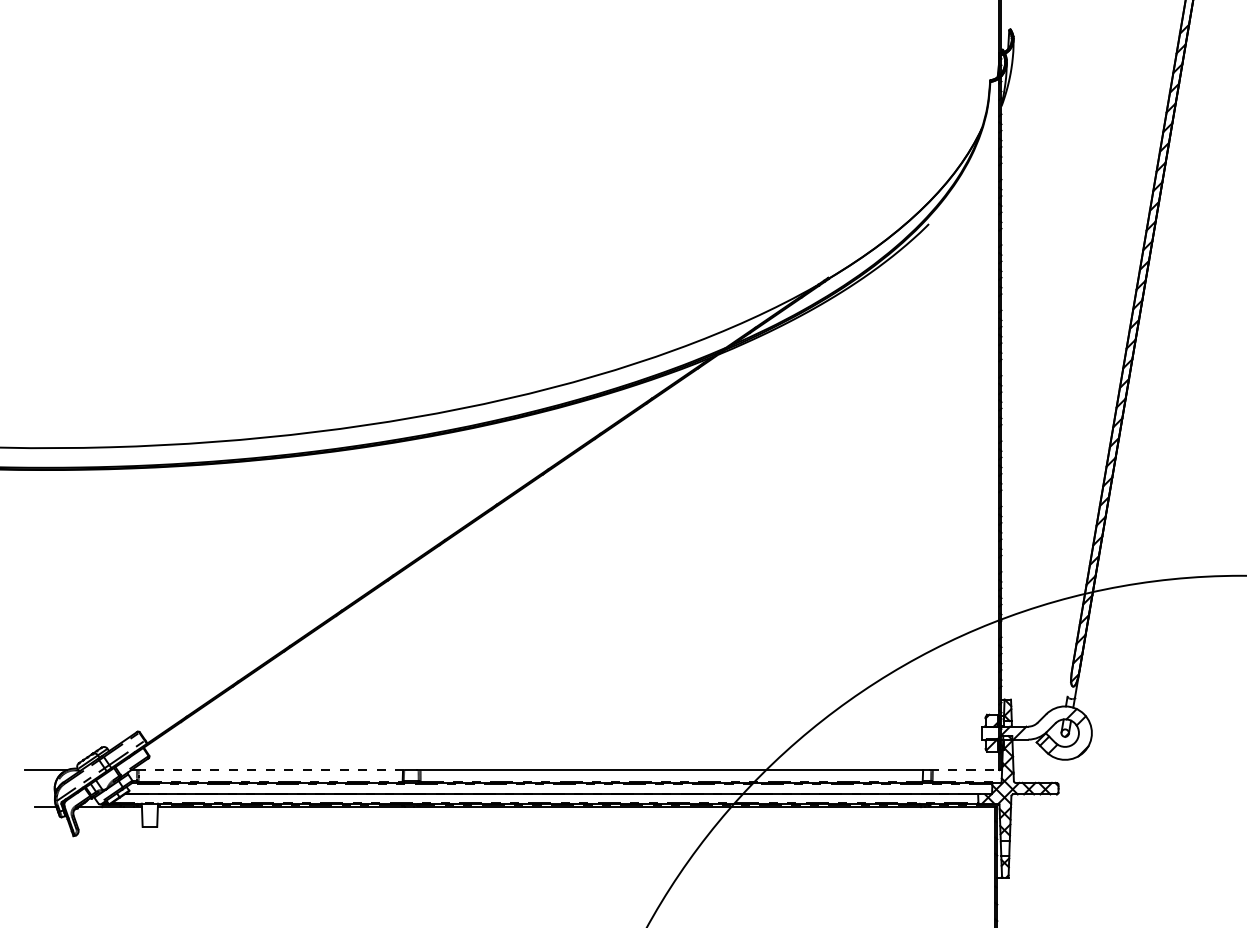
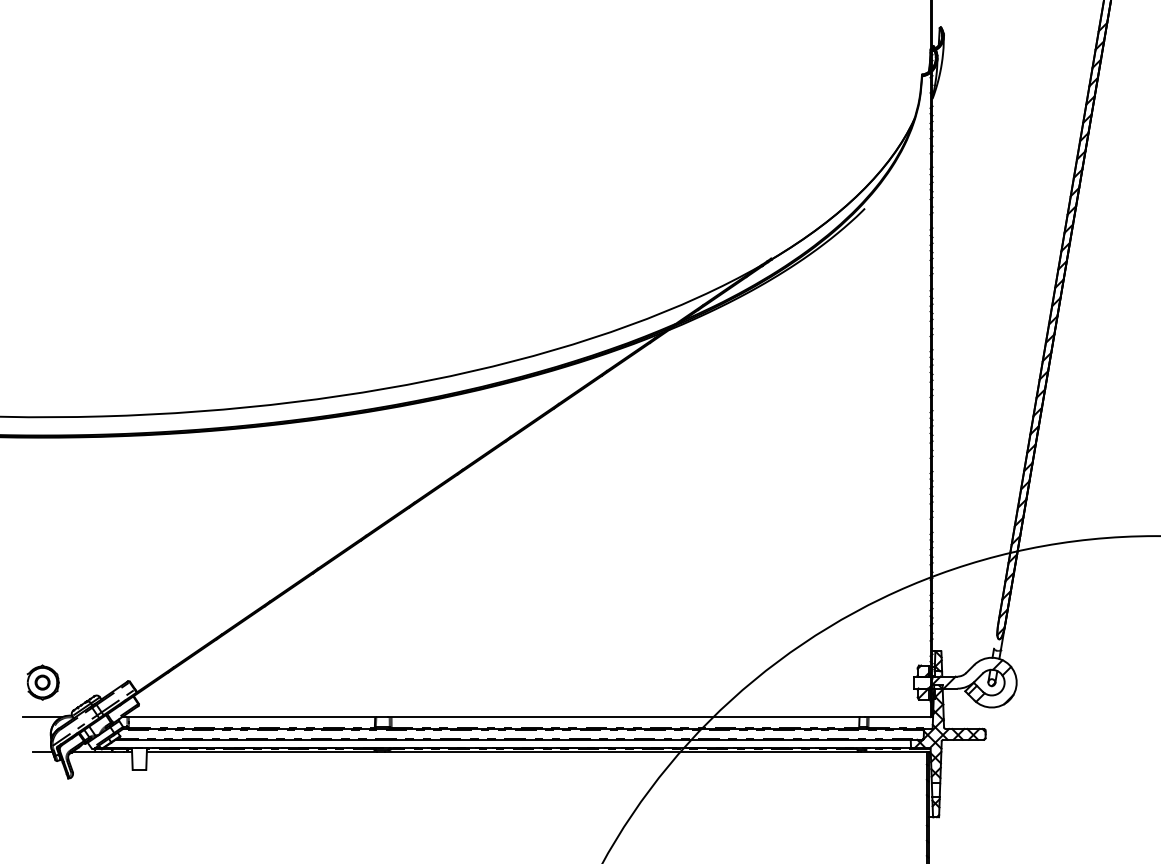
part: (45, 732) -> (42, 682), added
line: (270, 770) -> (251, 717), dashed -> solid
line: (963, 770) -> (897, 717), dashed -> solid

